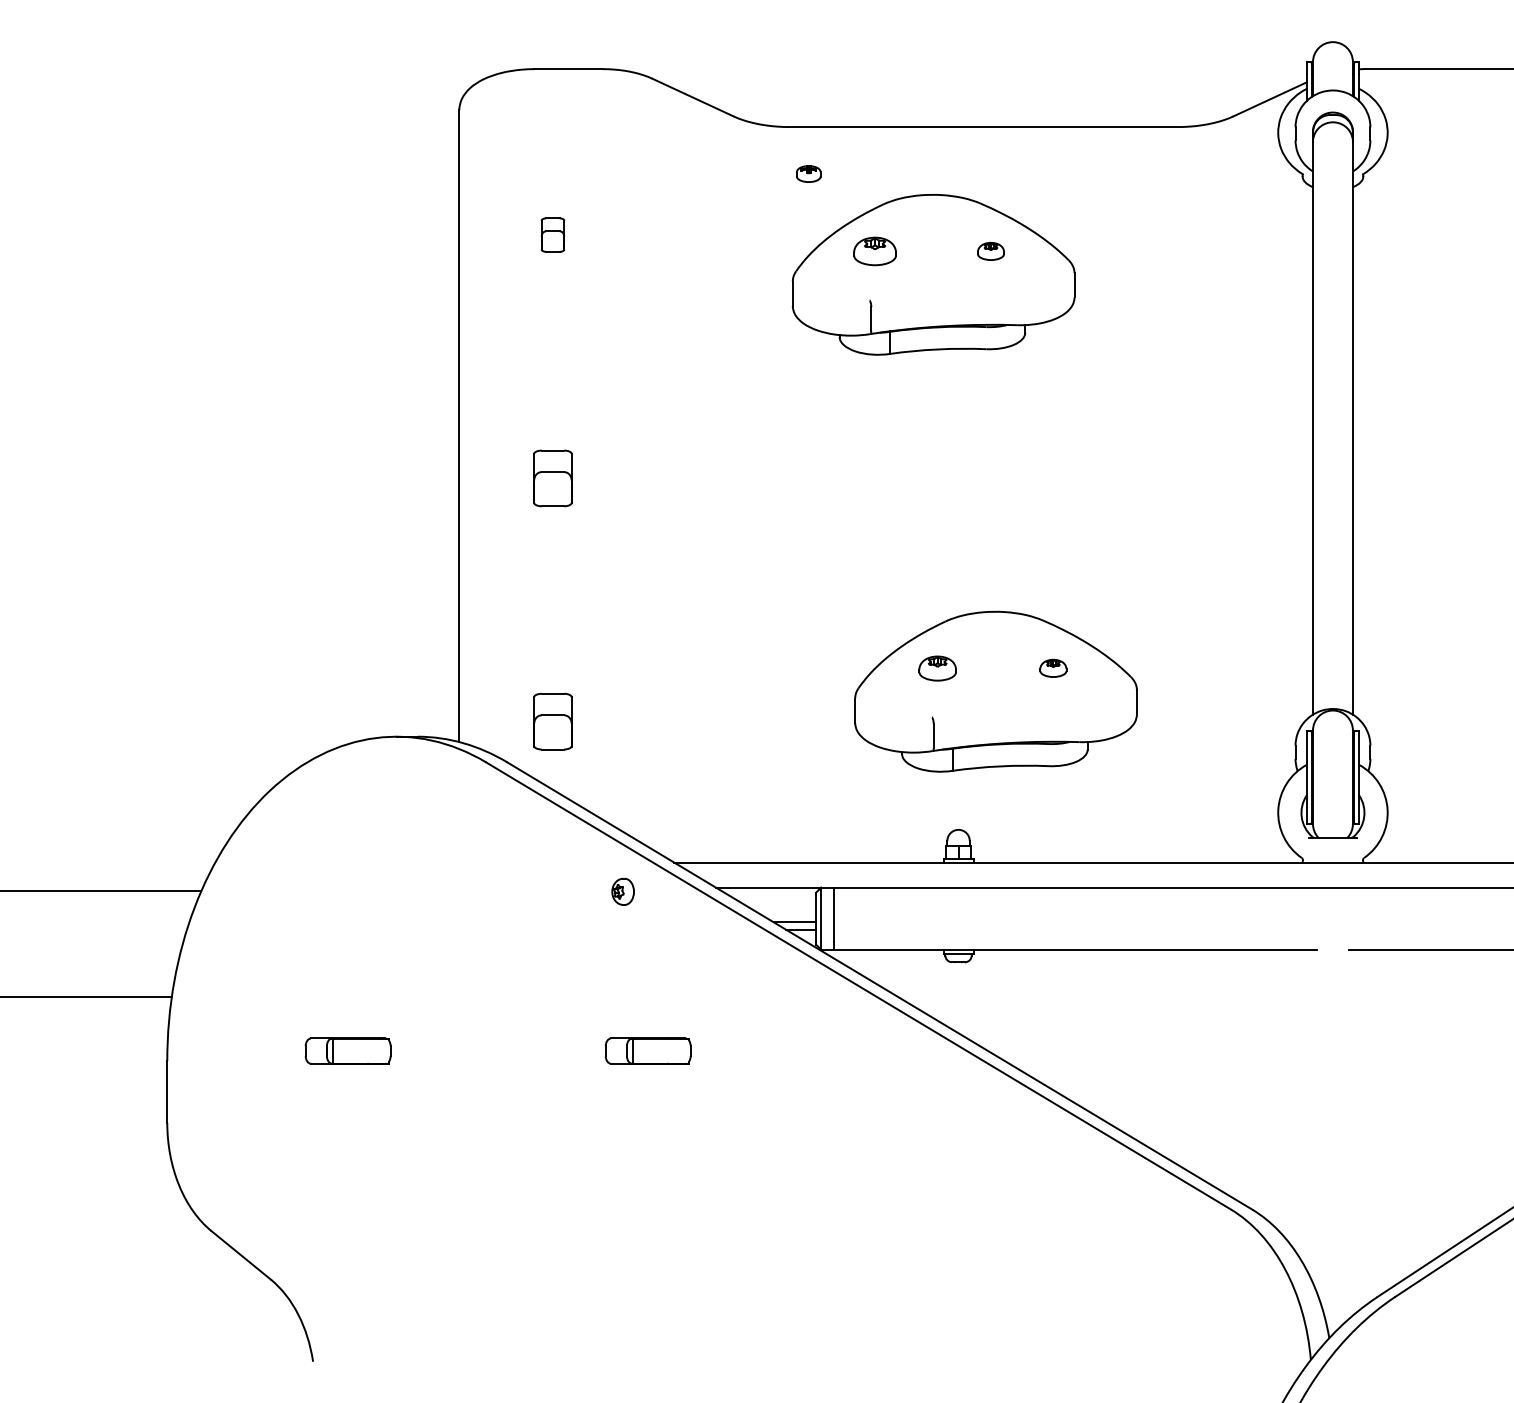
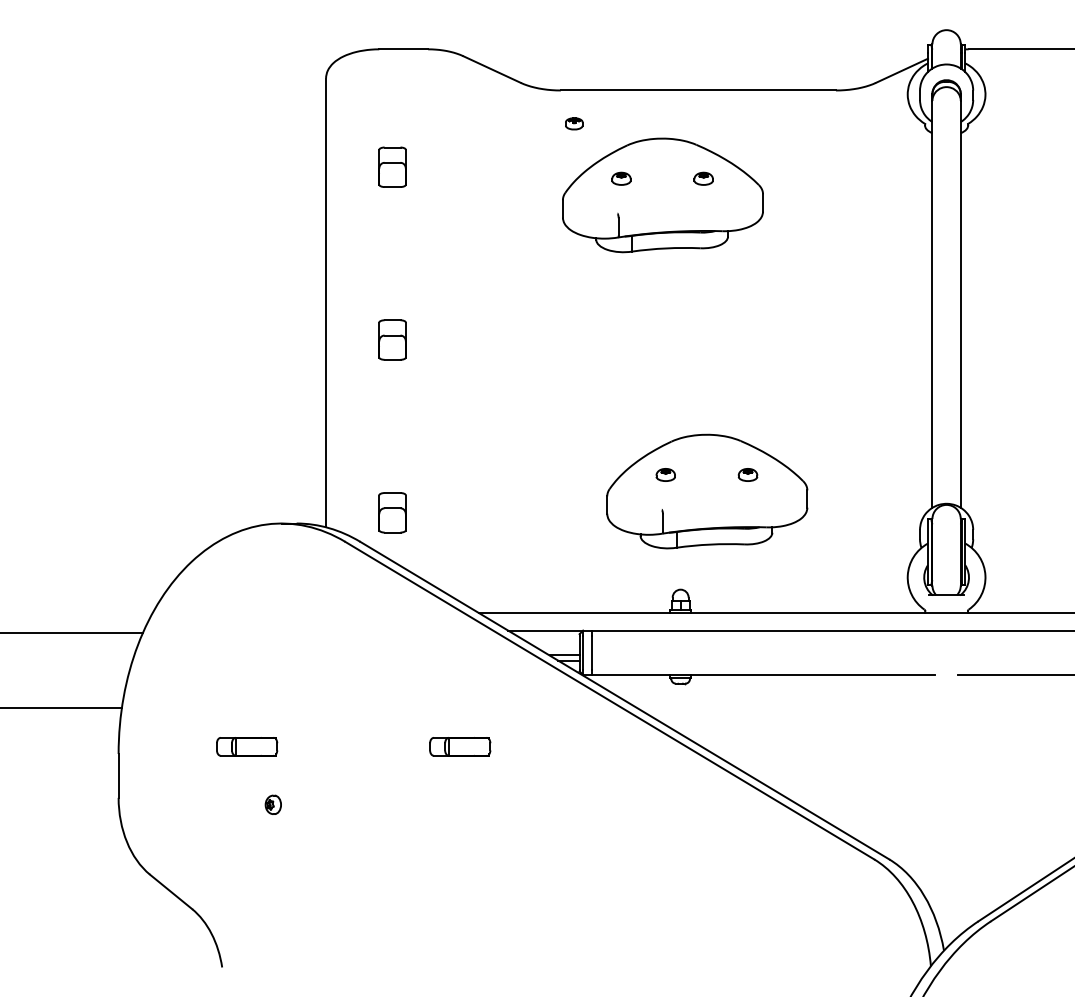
part: (552, 234) -> (392, 166), size x1.67
part: (875, 251) -> (621, 178), size x0.62
part: (937, 667) -> (665, 474), size x0.71
part: (622, 891) -> (272, 804), moved

